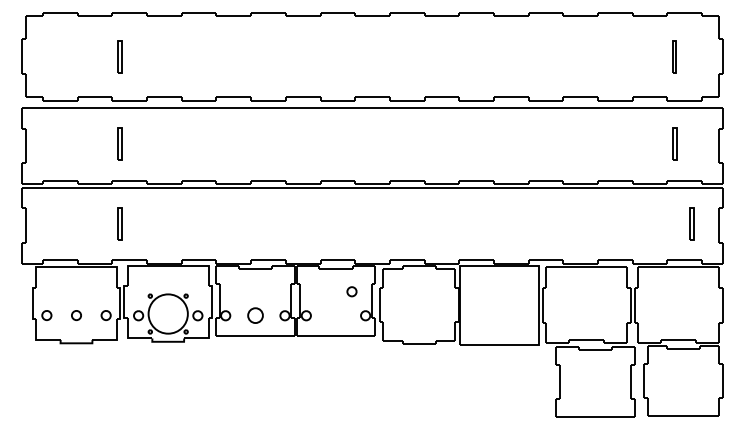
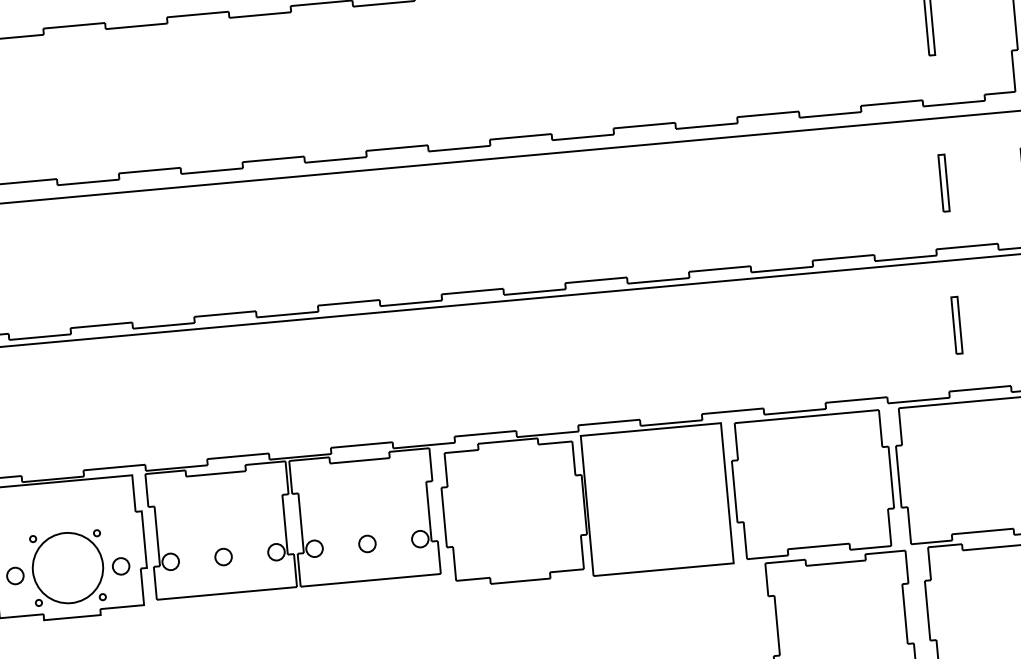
part: (691, 223) -> (956, 324), moved
part: (351, 291) -> (366, 543), moved
part: (254, 315) -> (222, 556), size x0.62

